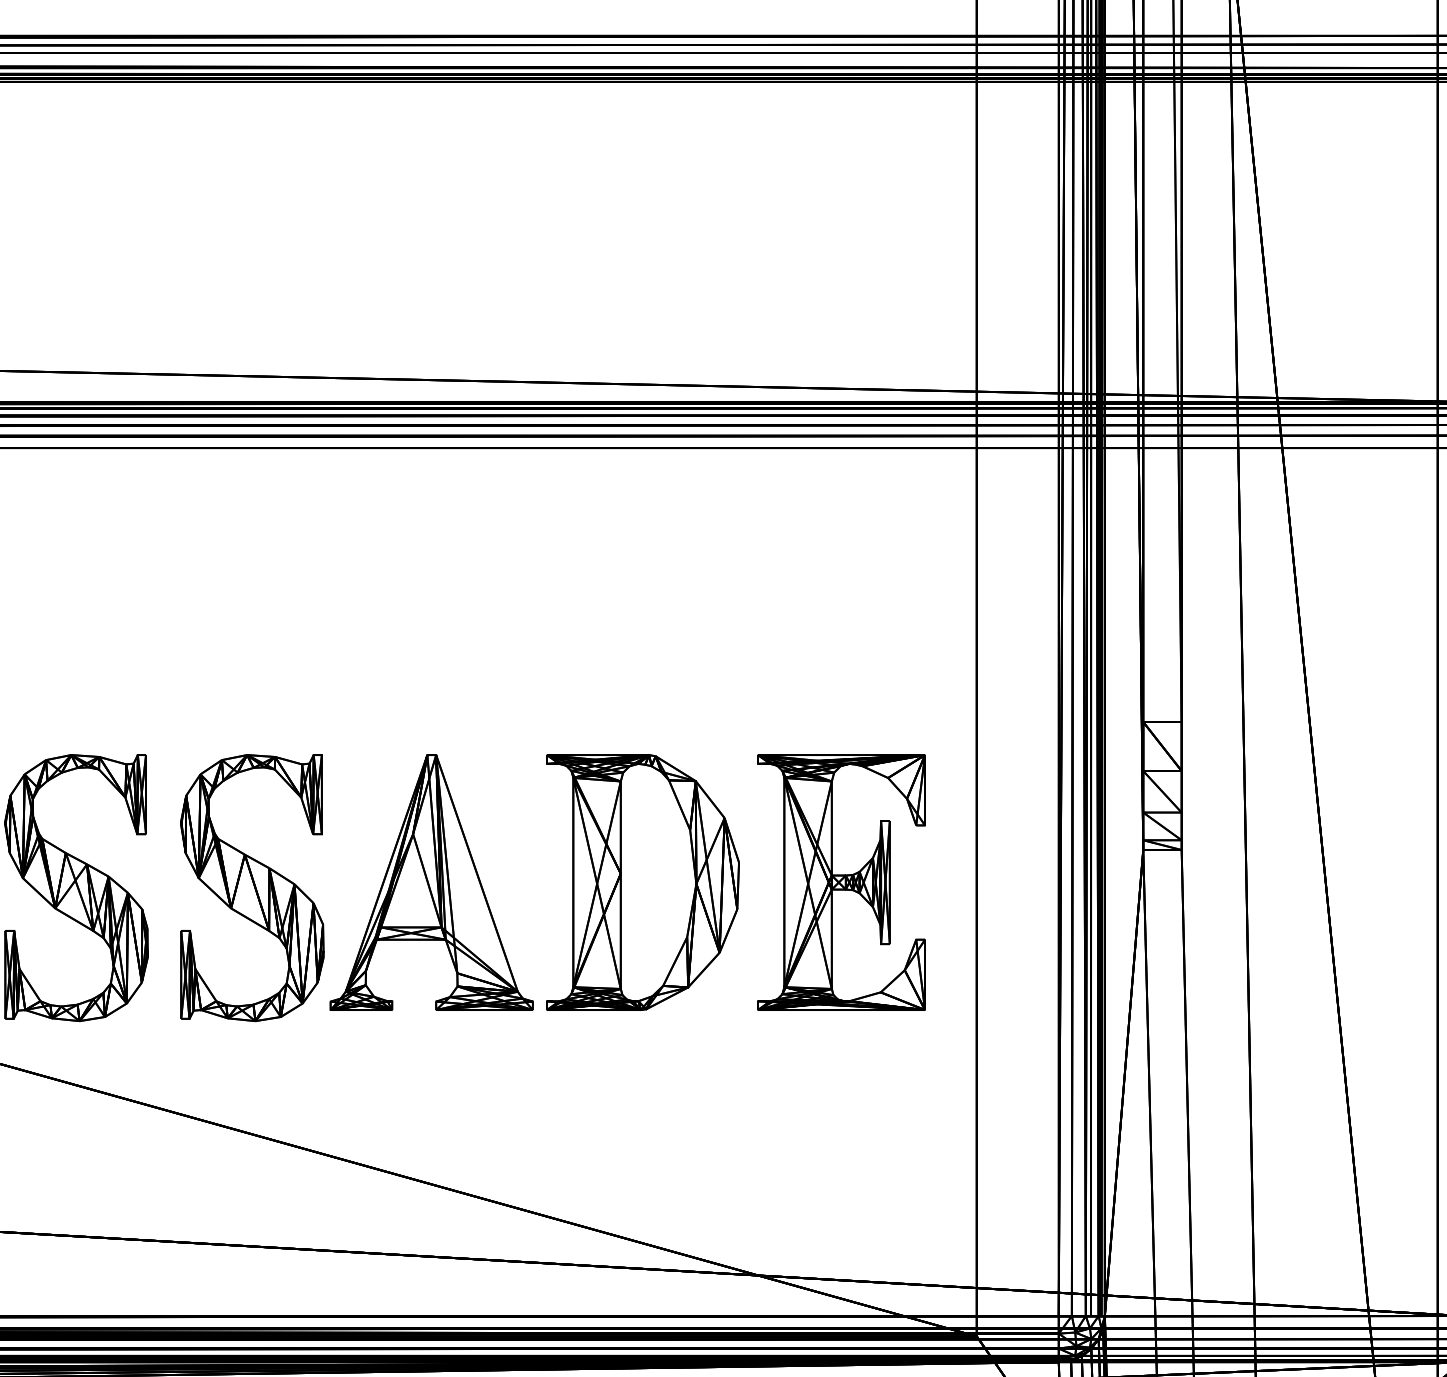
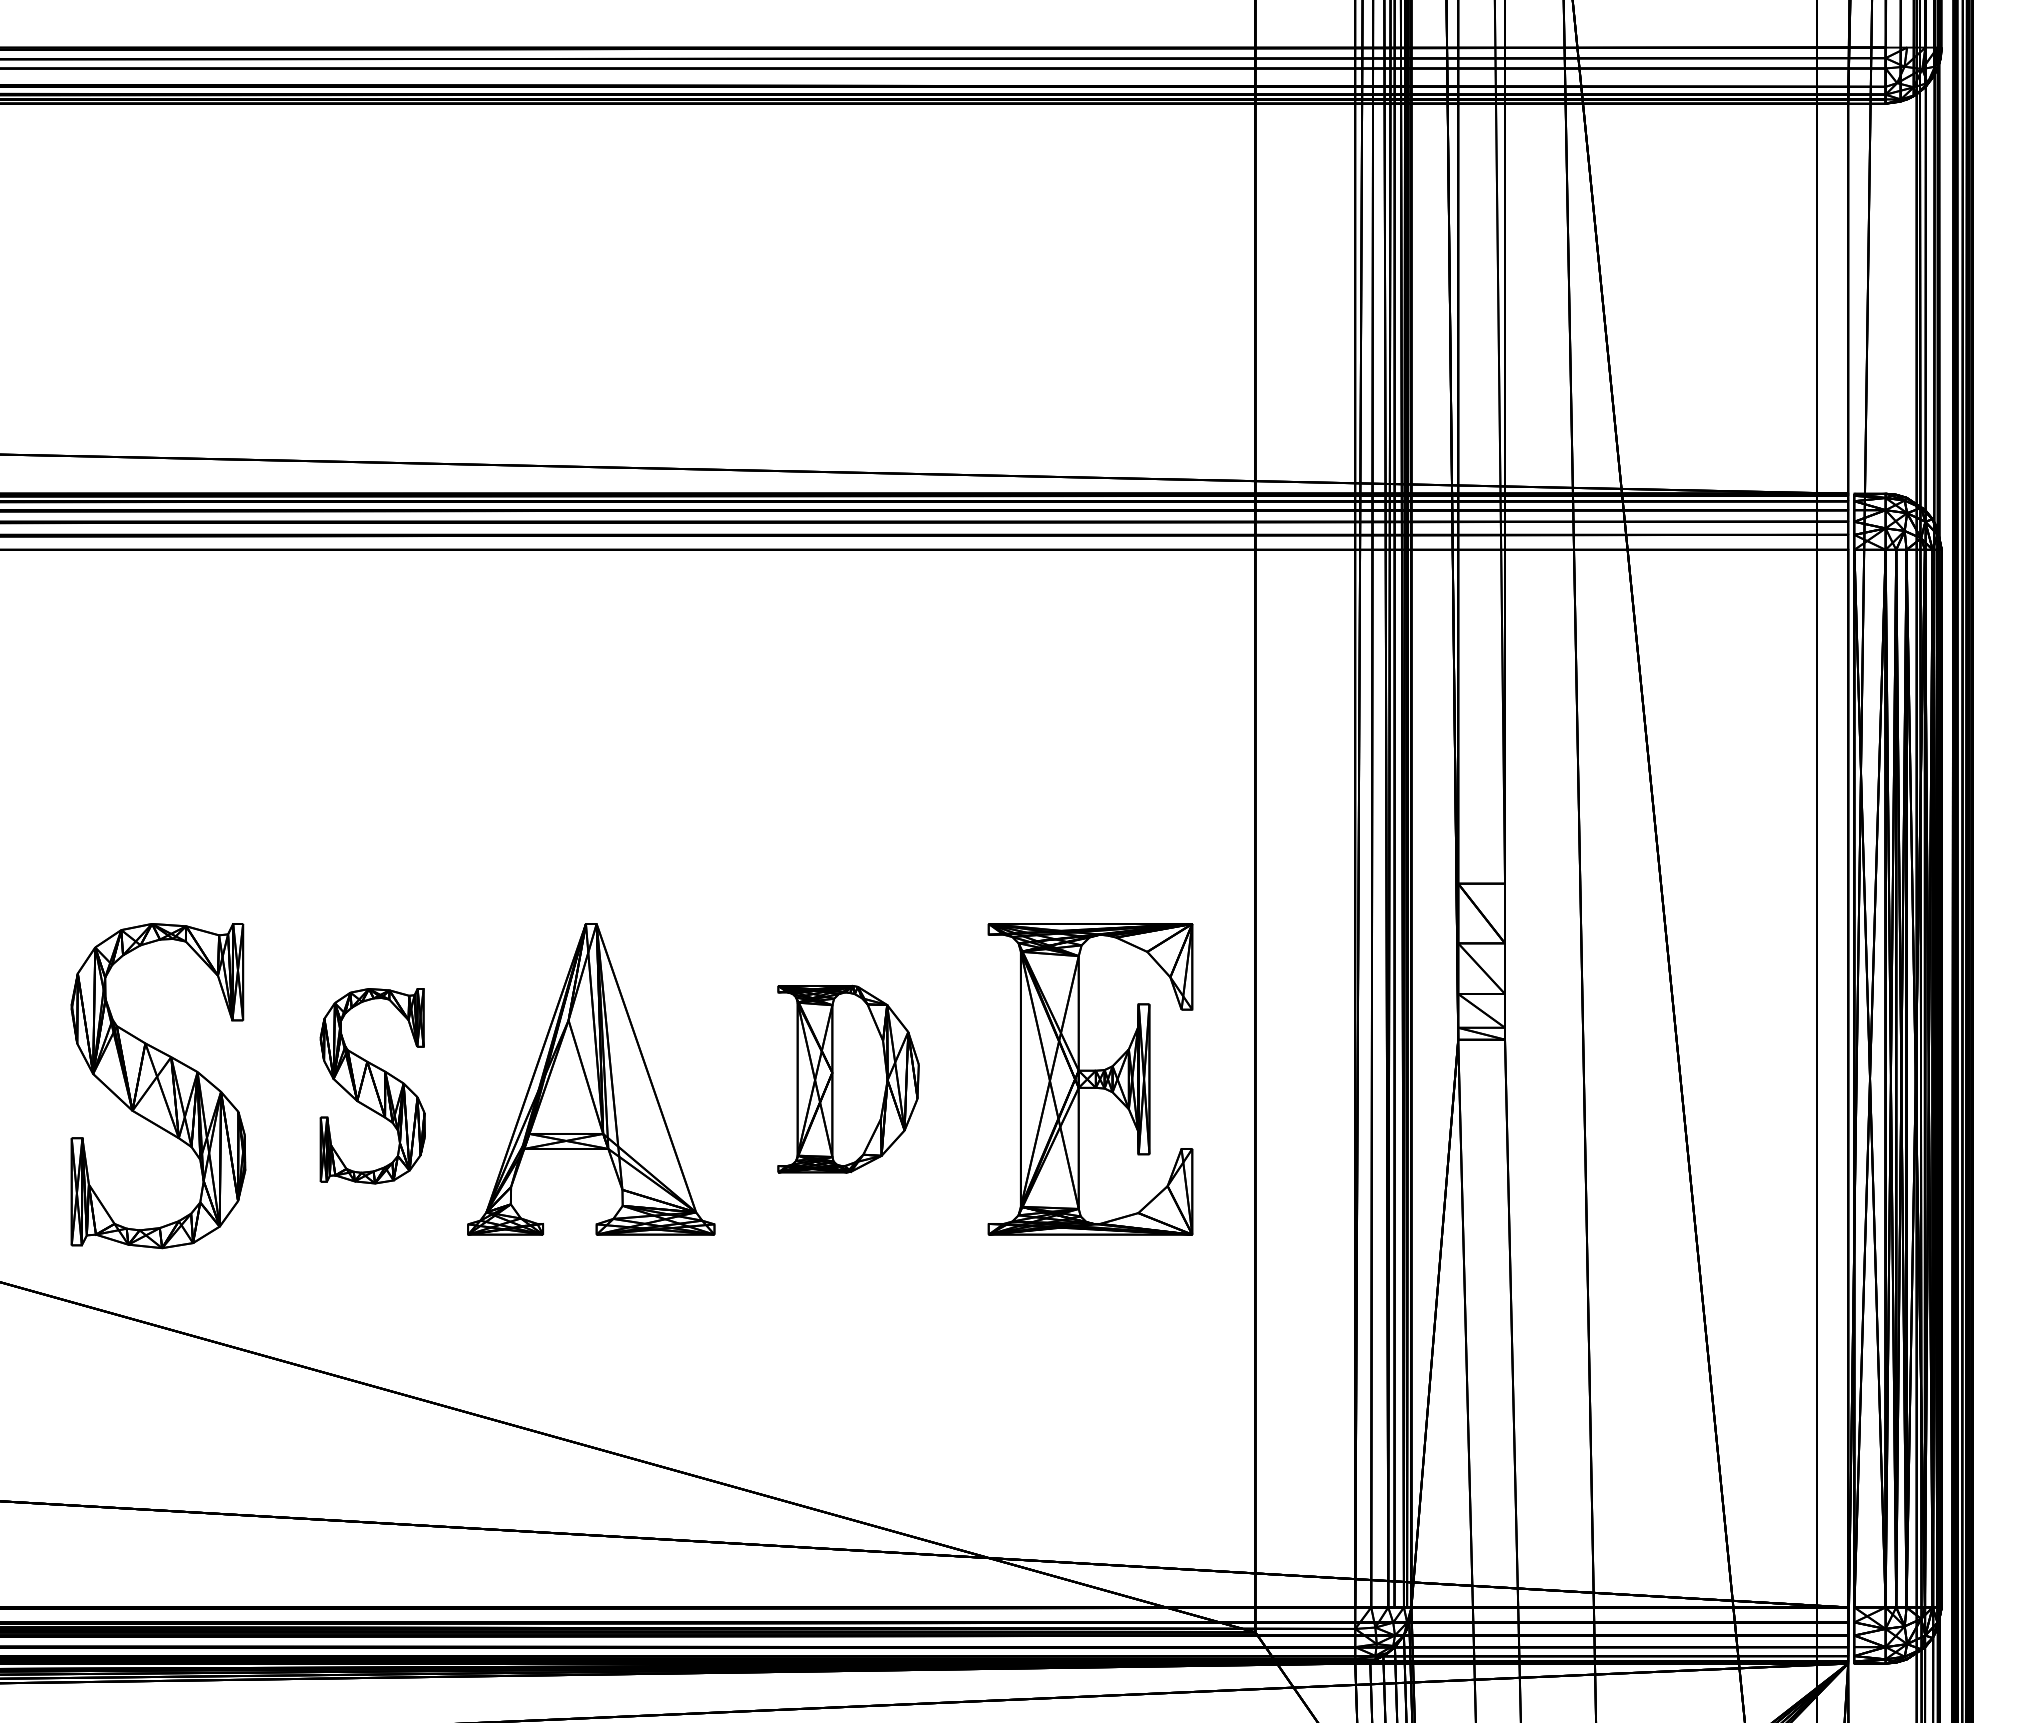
part: (642, 881) -> (848, 1078), size x0.6
part: (252, 888) -> (372, 1086), size x0.6

